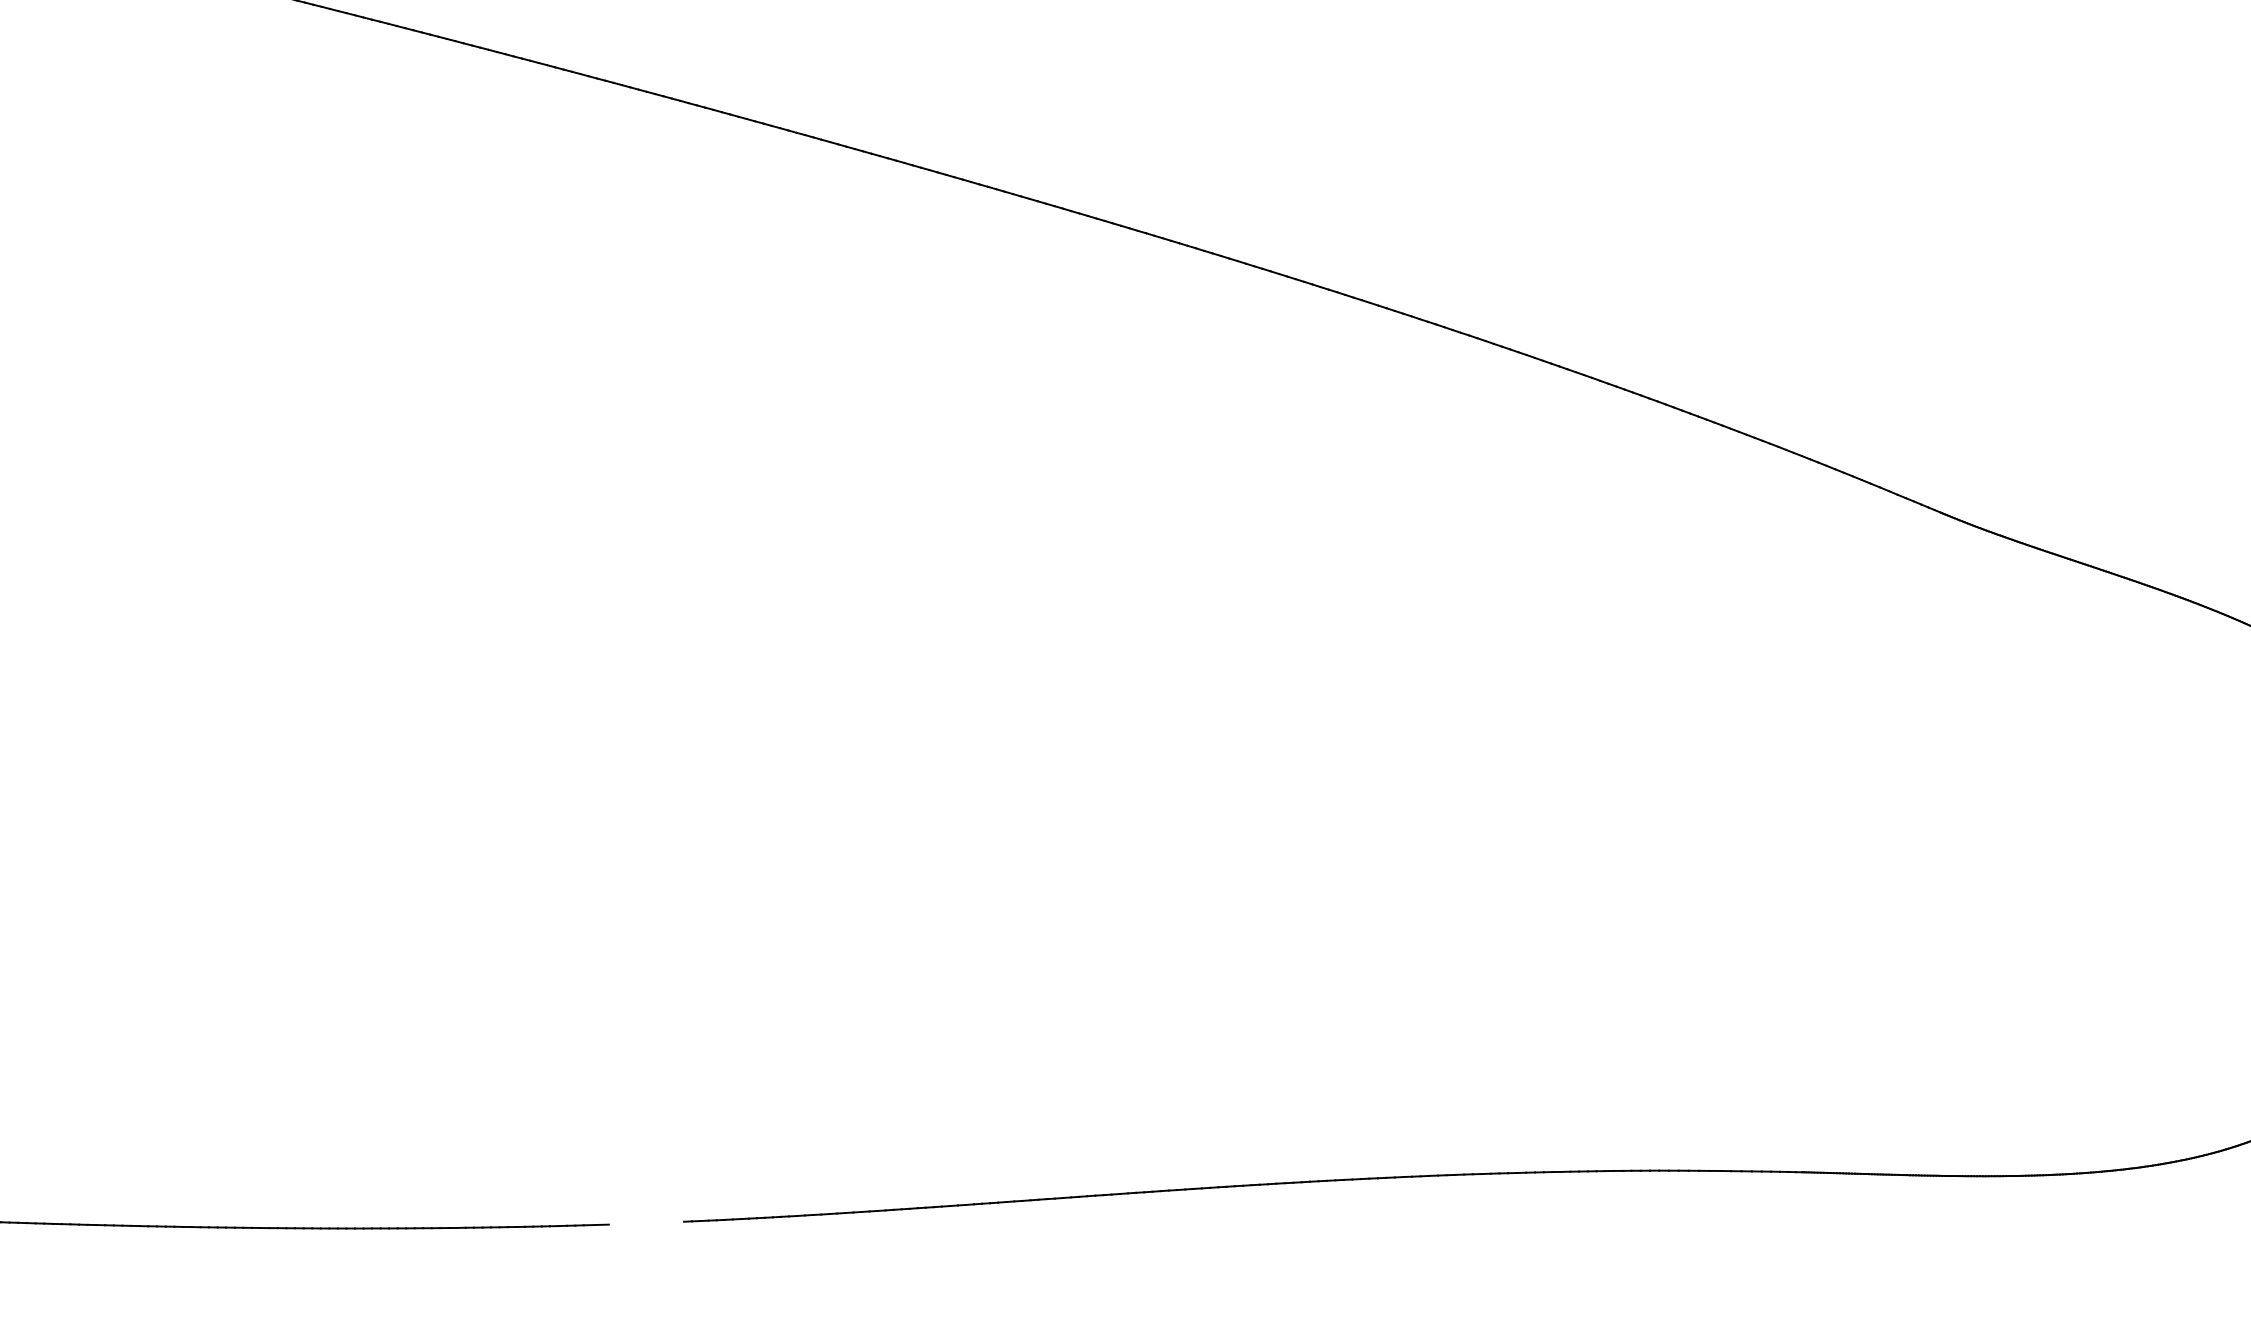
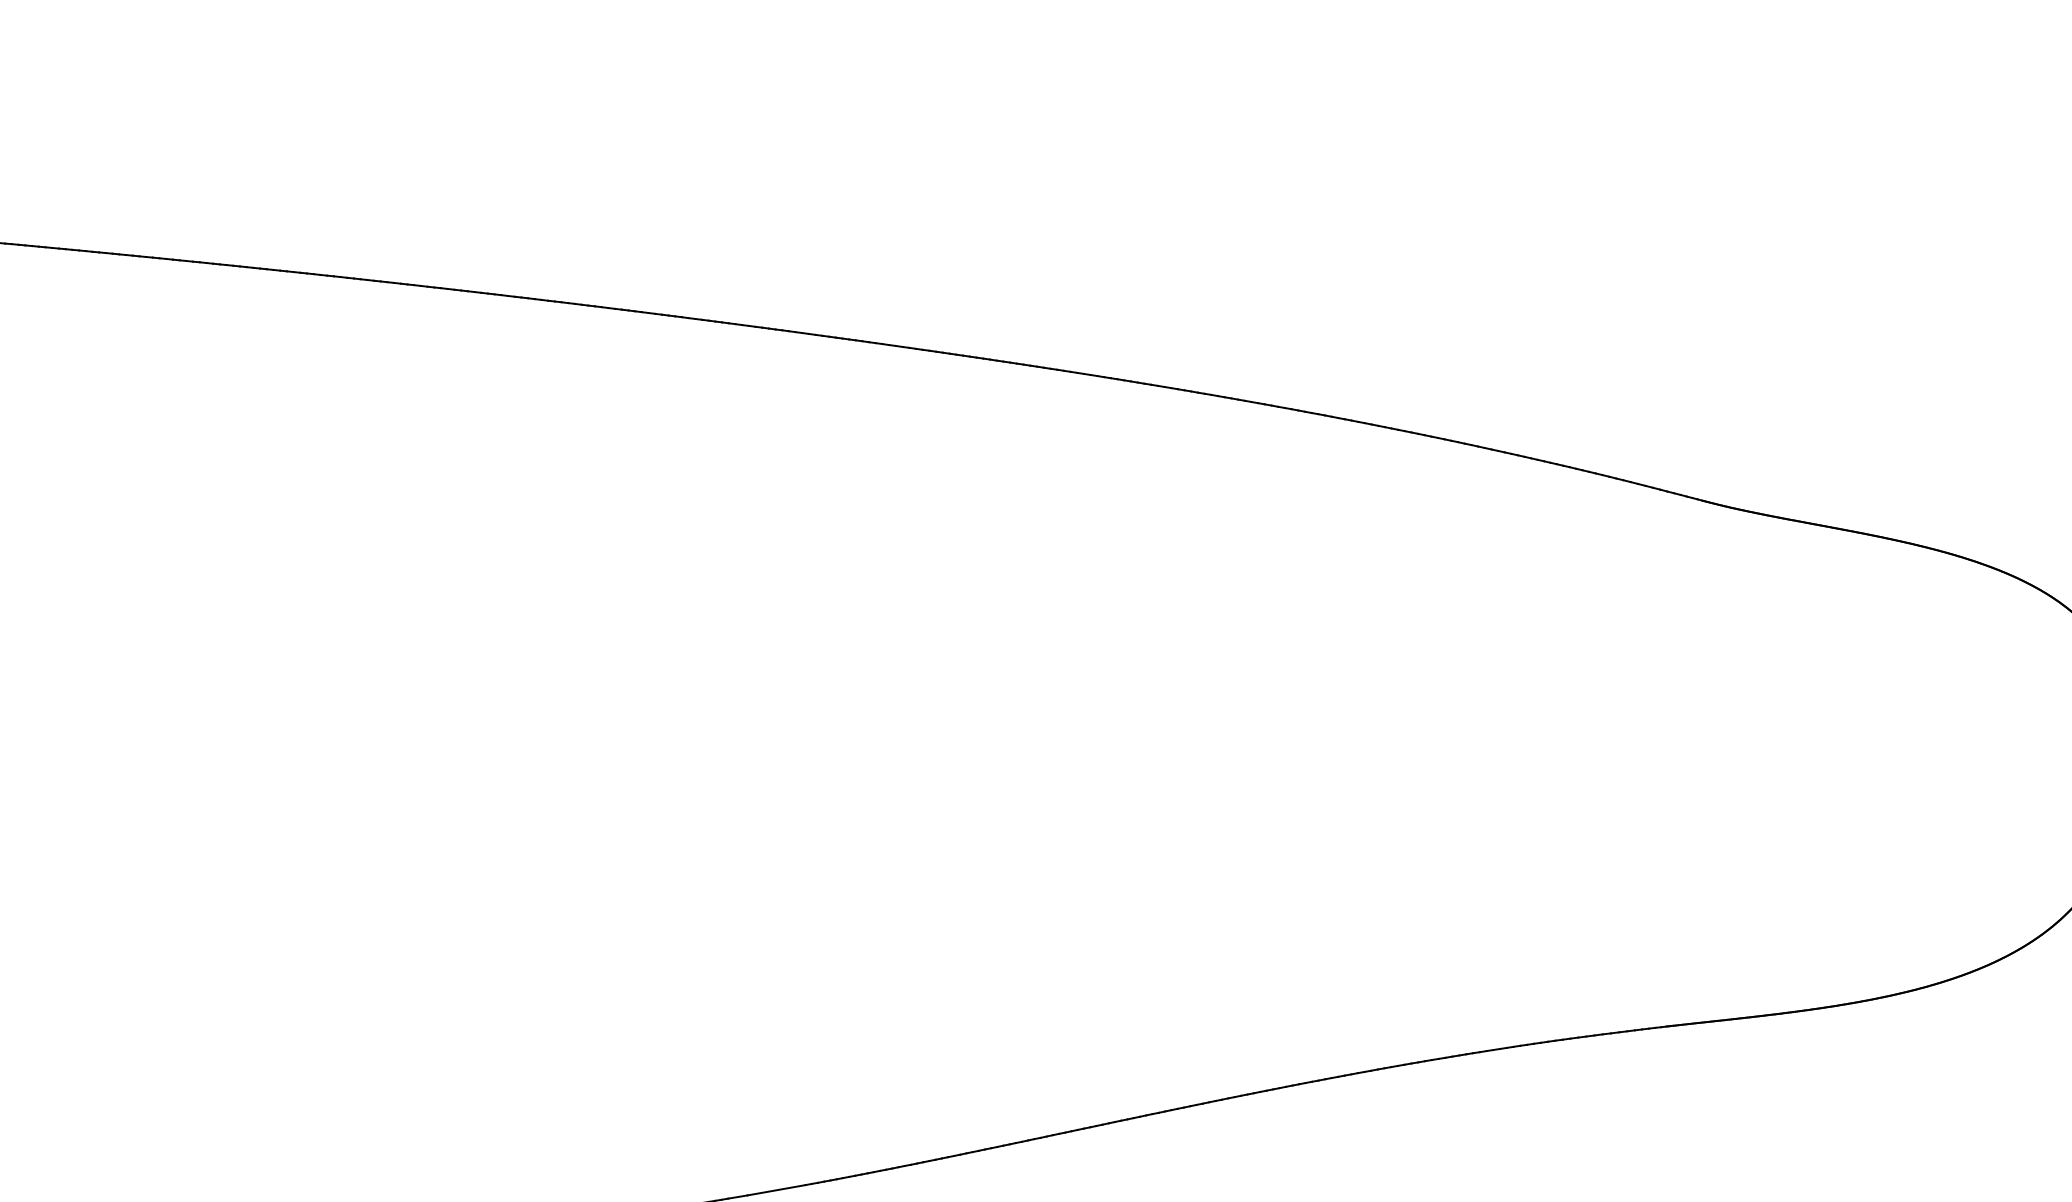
line: (646, 1223) -> (776, 1190), added

